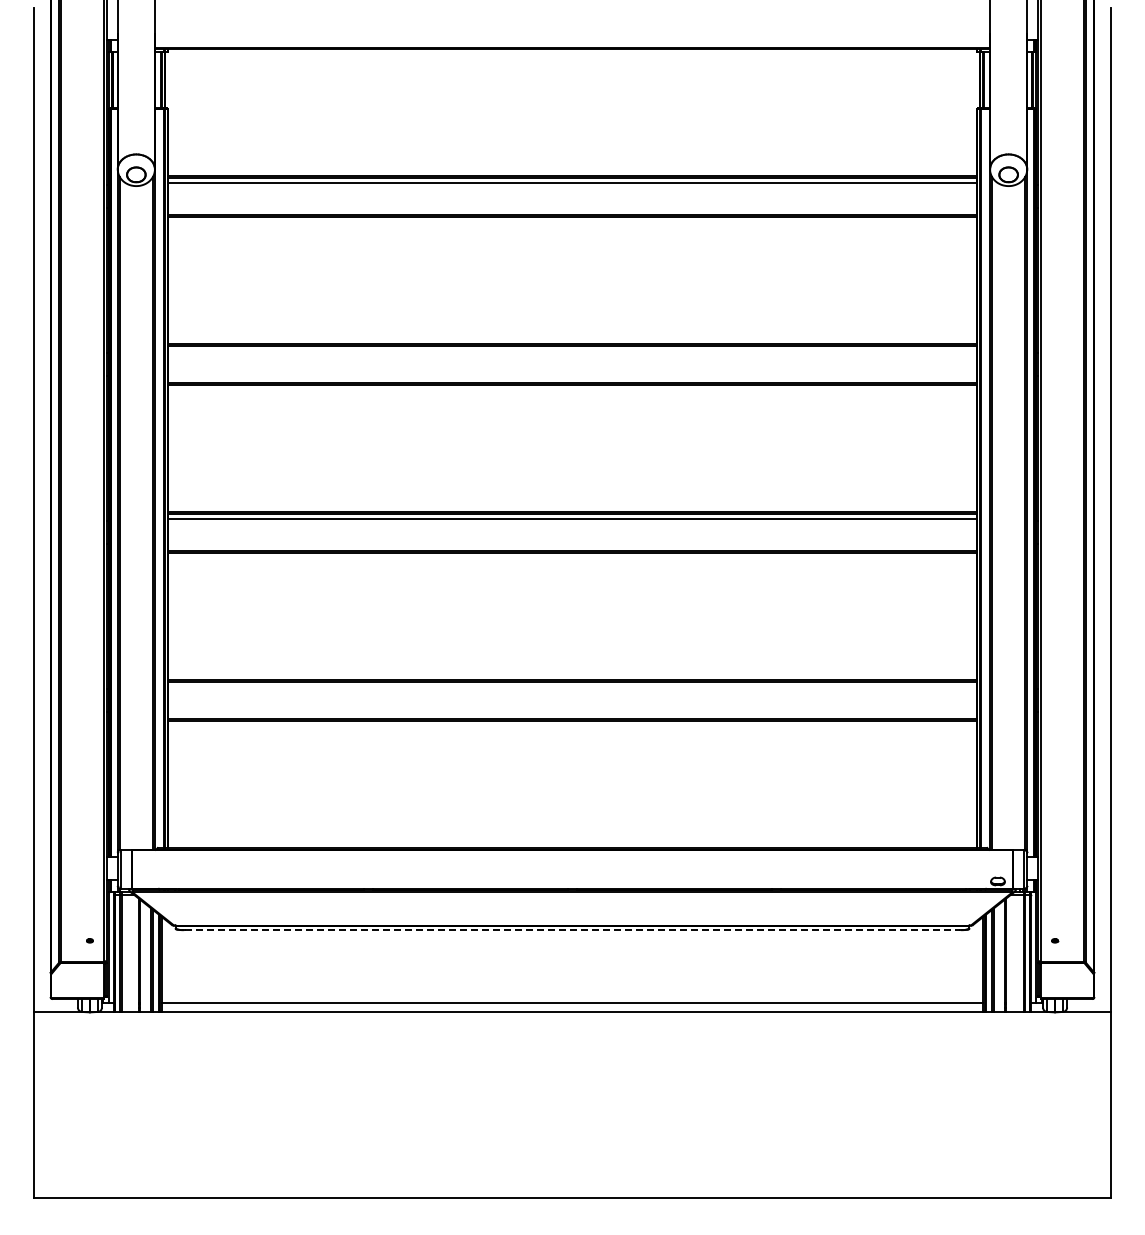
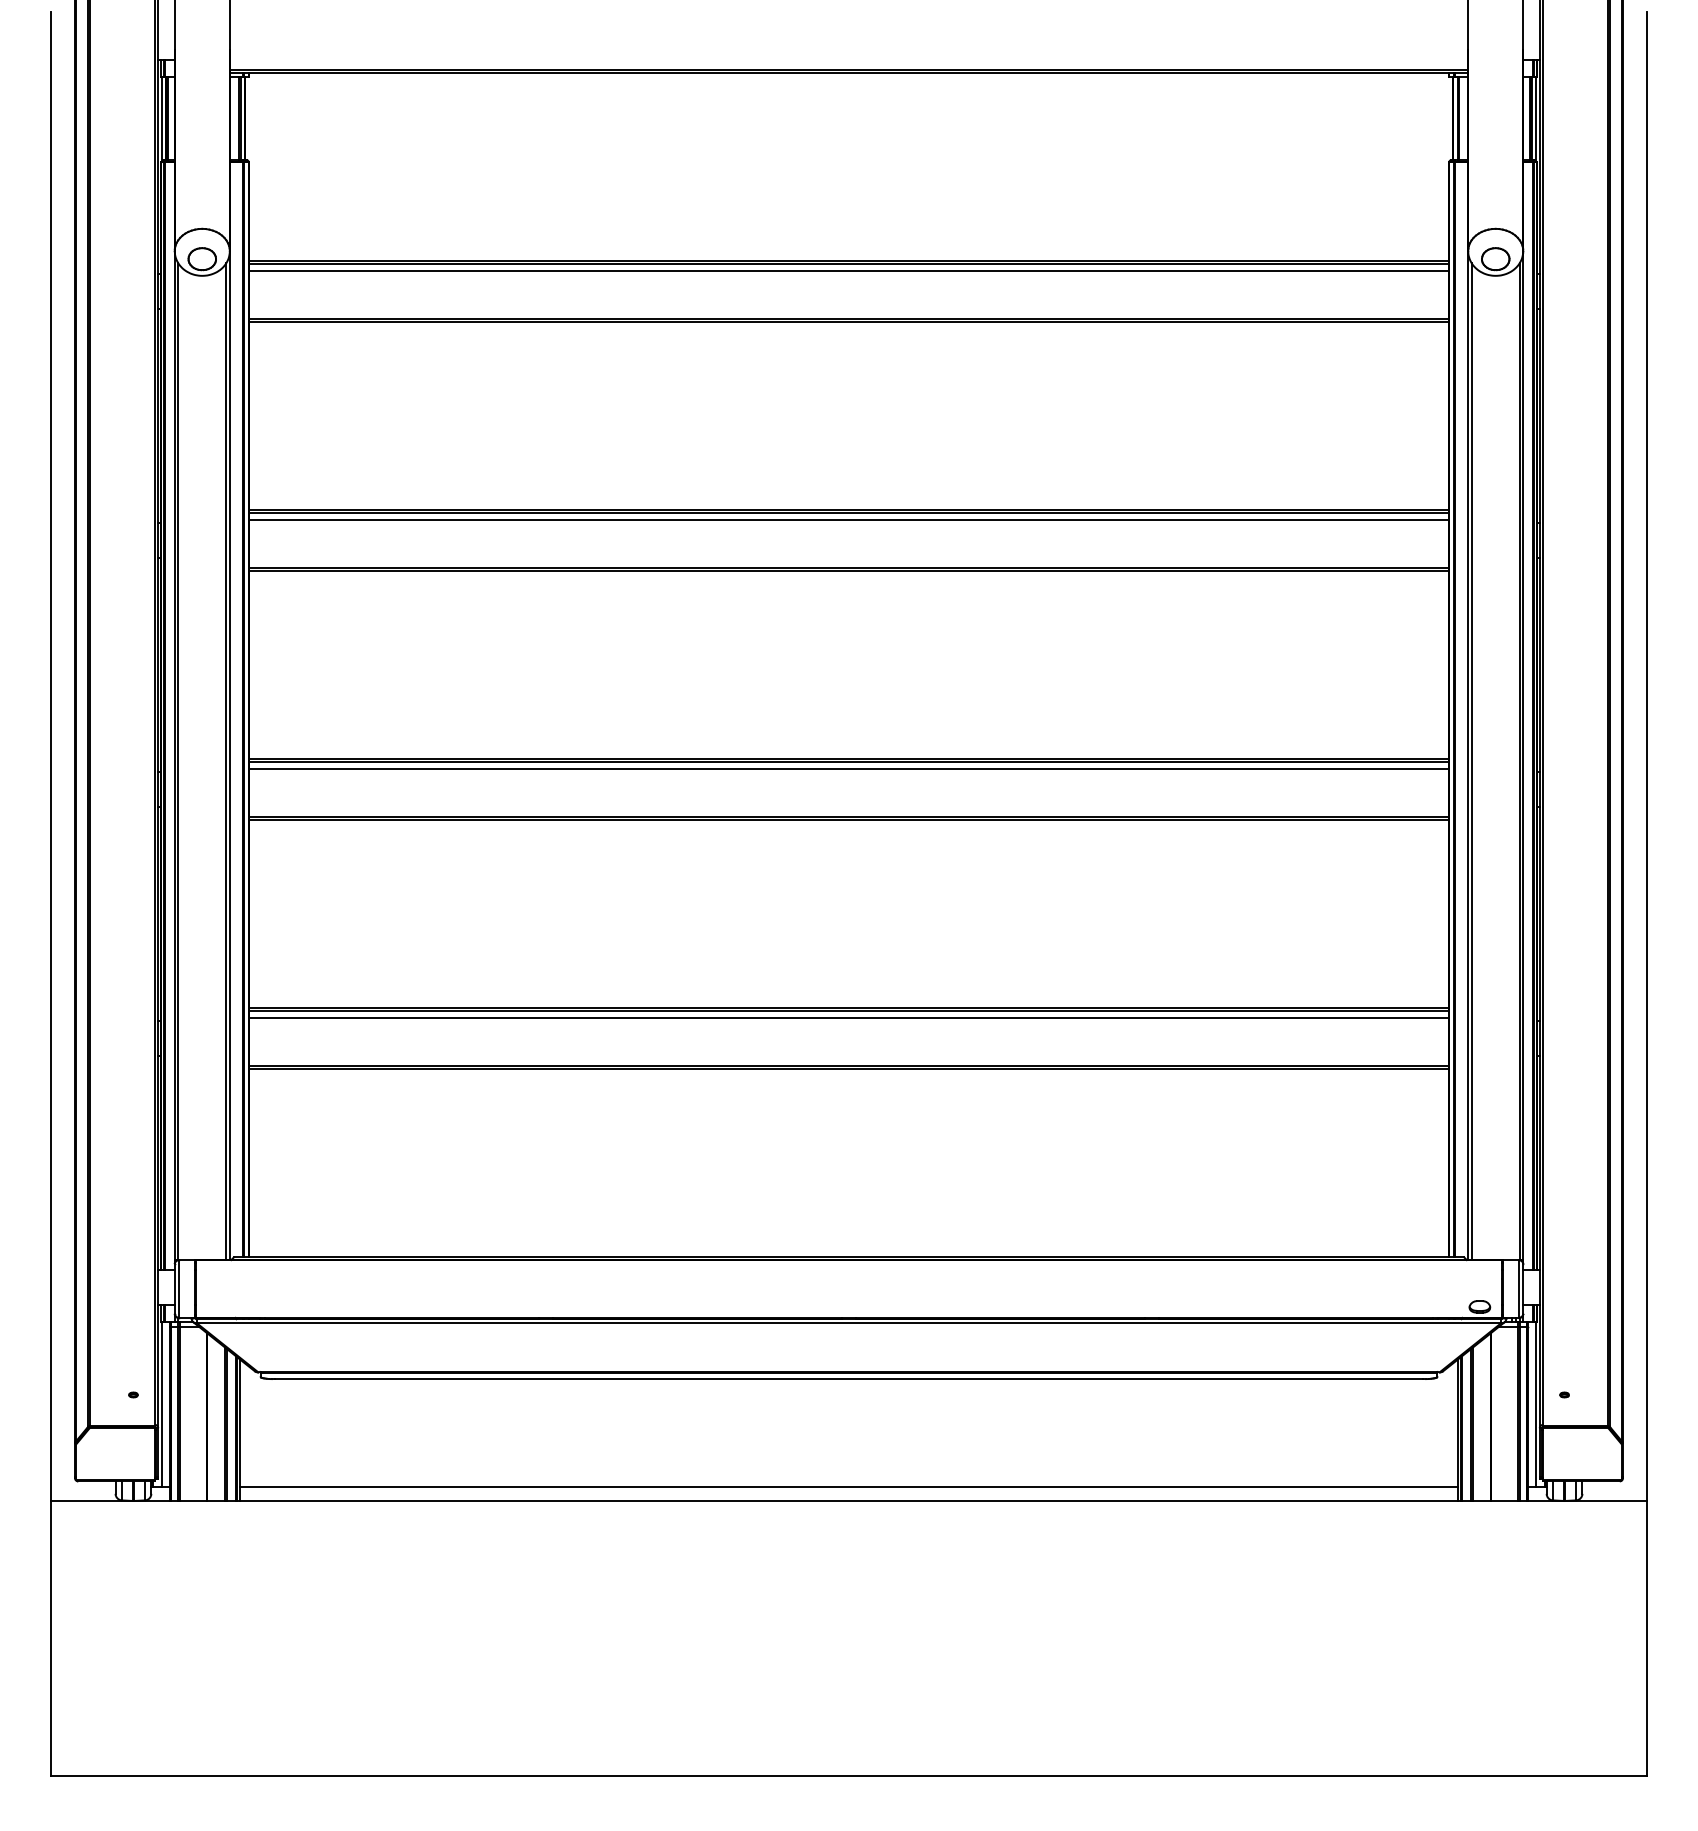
line: (572, 350) -> (849, 519), added
line: (572, 686) -> (849, 1017), added
line: (573, 930) -> (850, 1379), dashed -> solid

